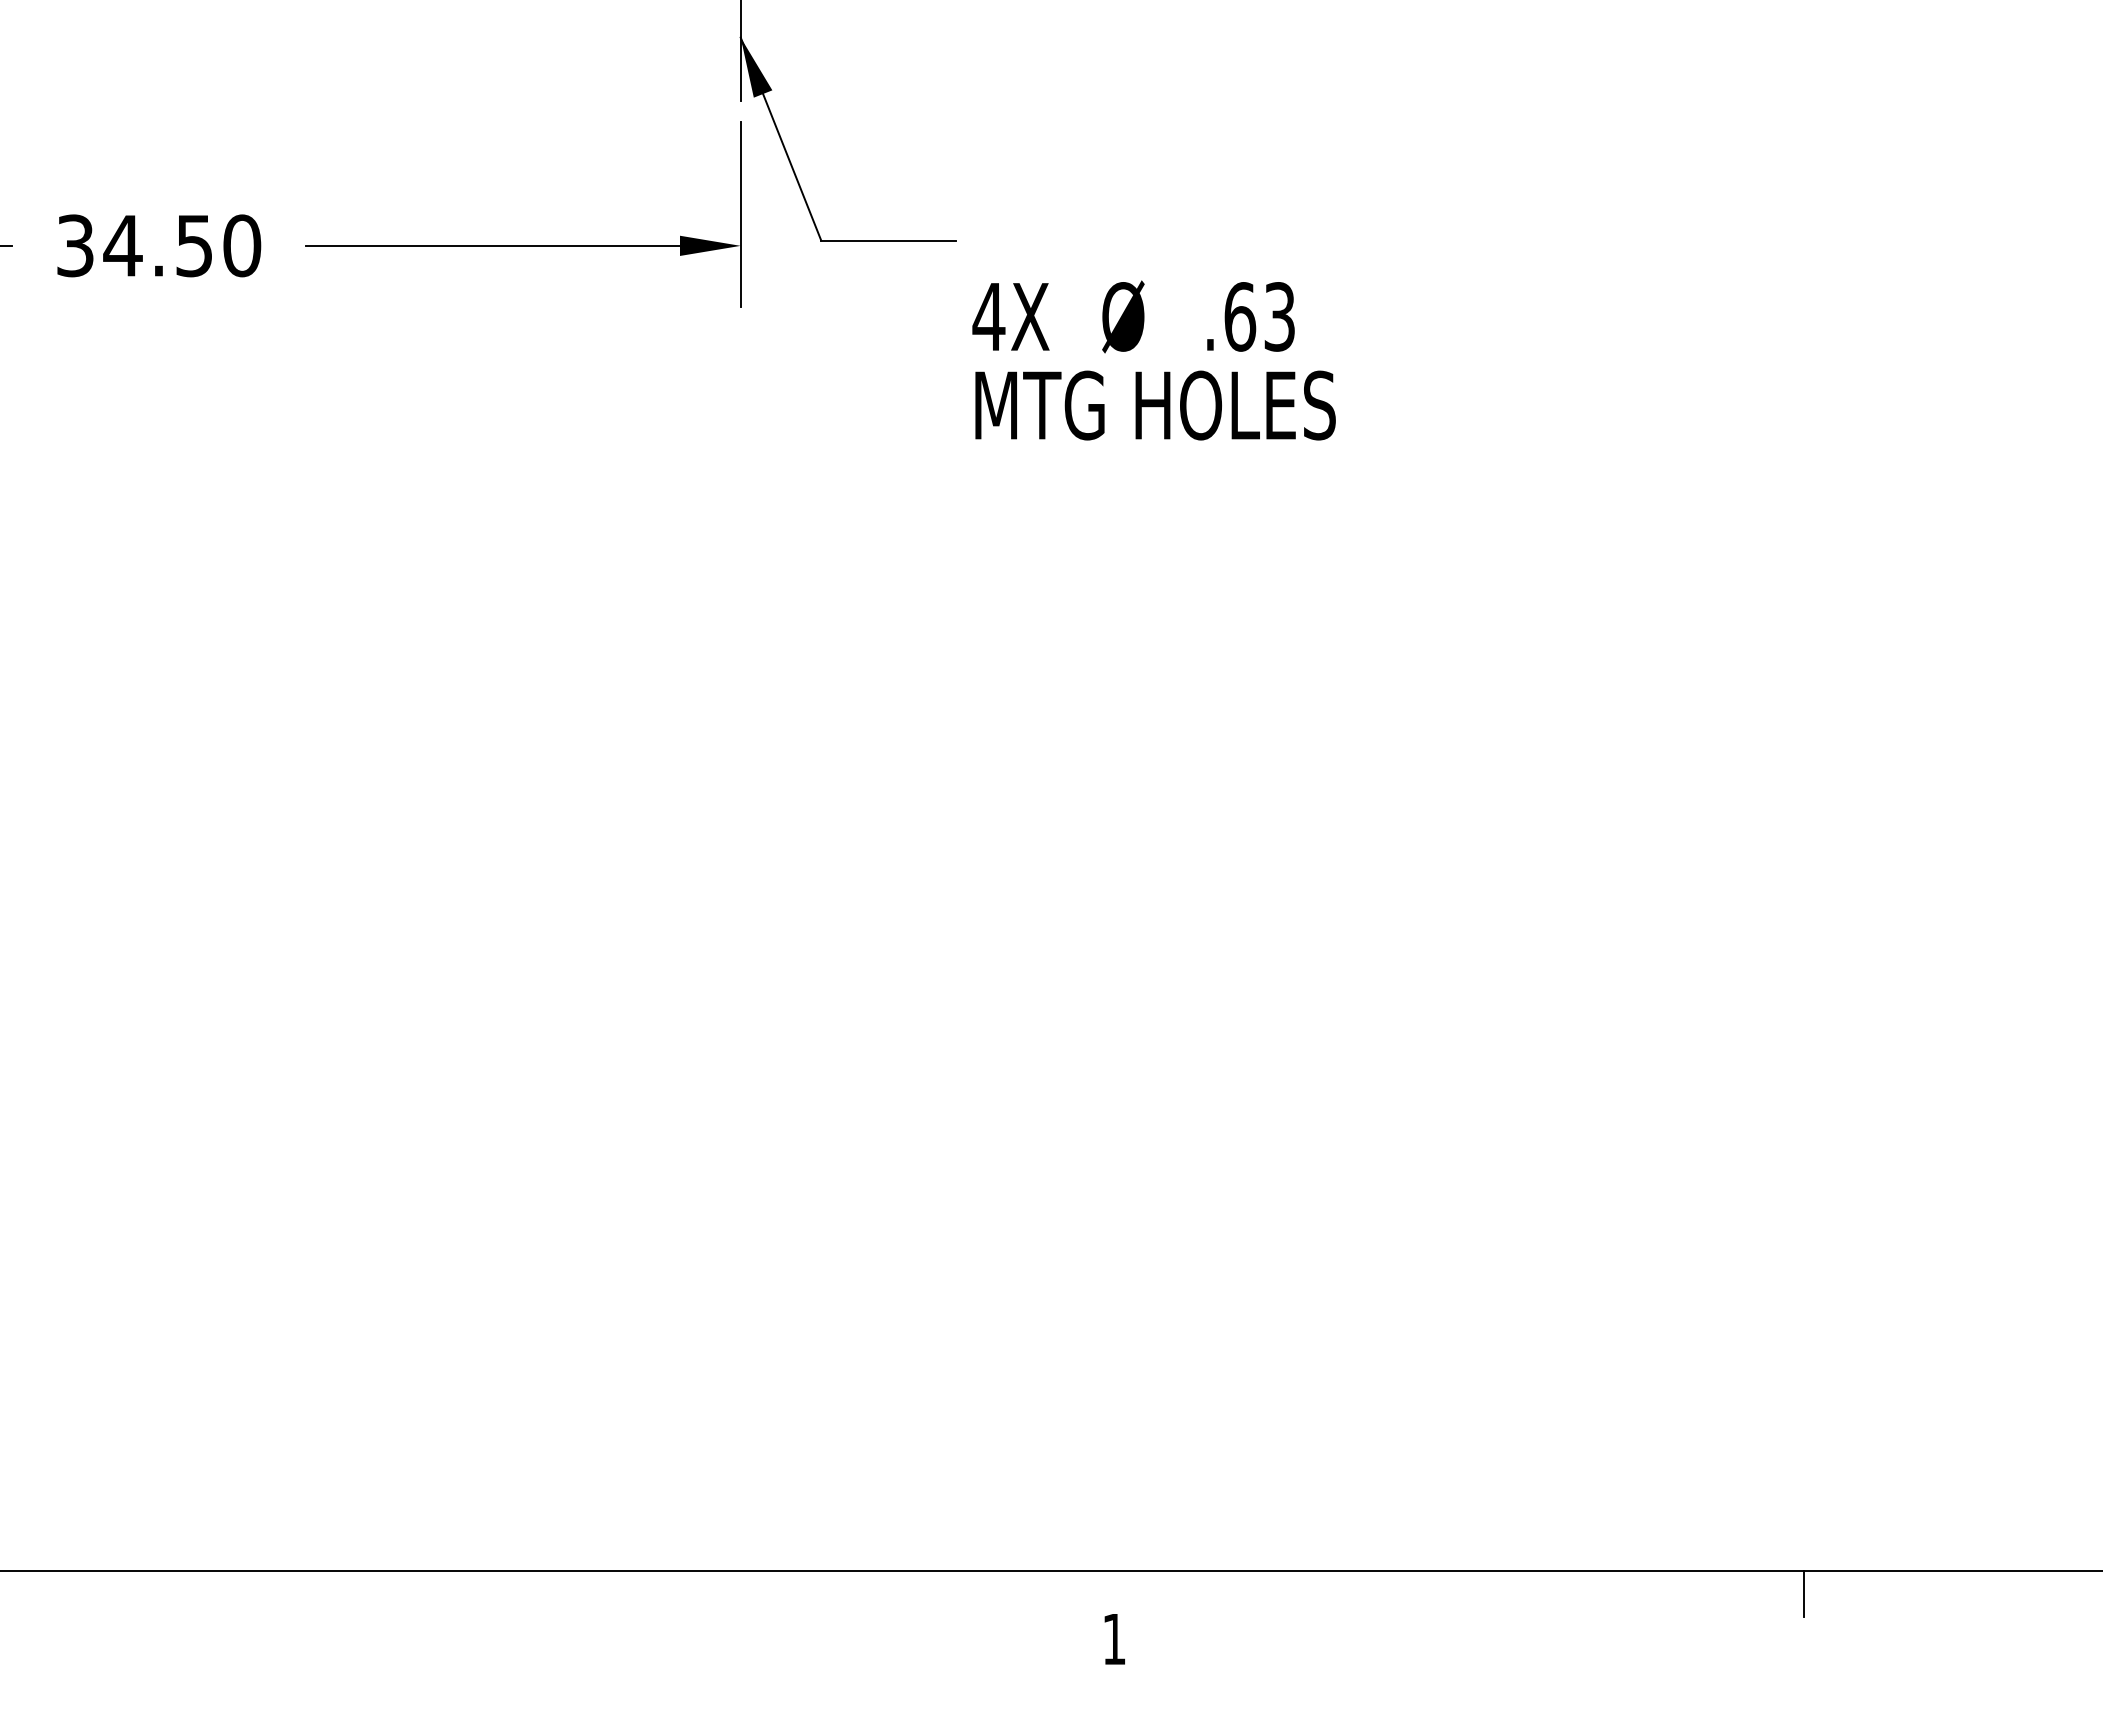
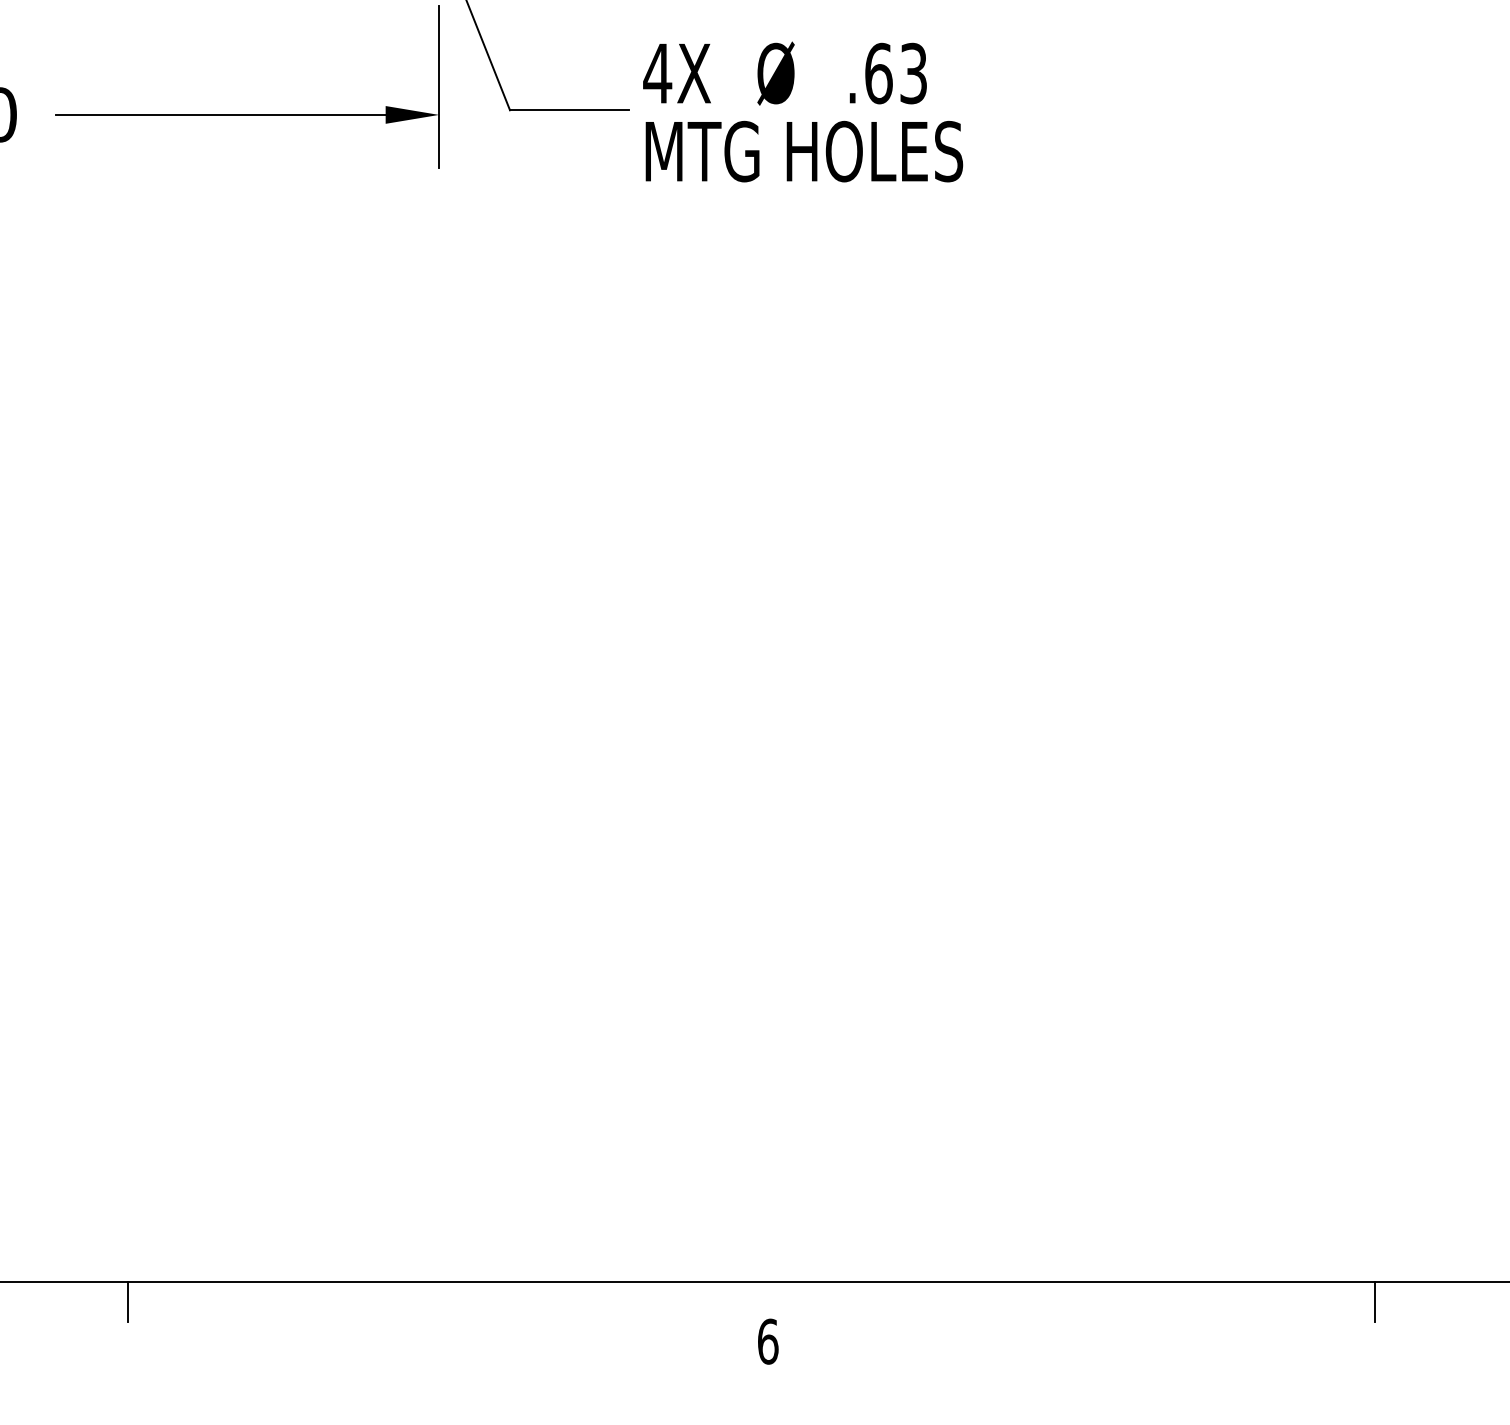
text: (1153, 360) -> (802, 111), moved
line: (387, 1593) -> (128, 1301), added
text: (1114, 1639) -> (768, 1341), 1 -> 6

